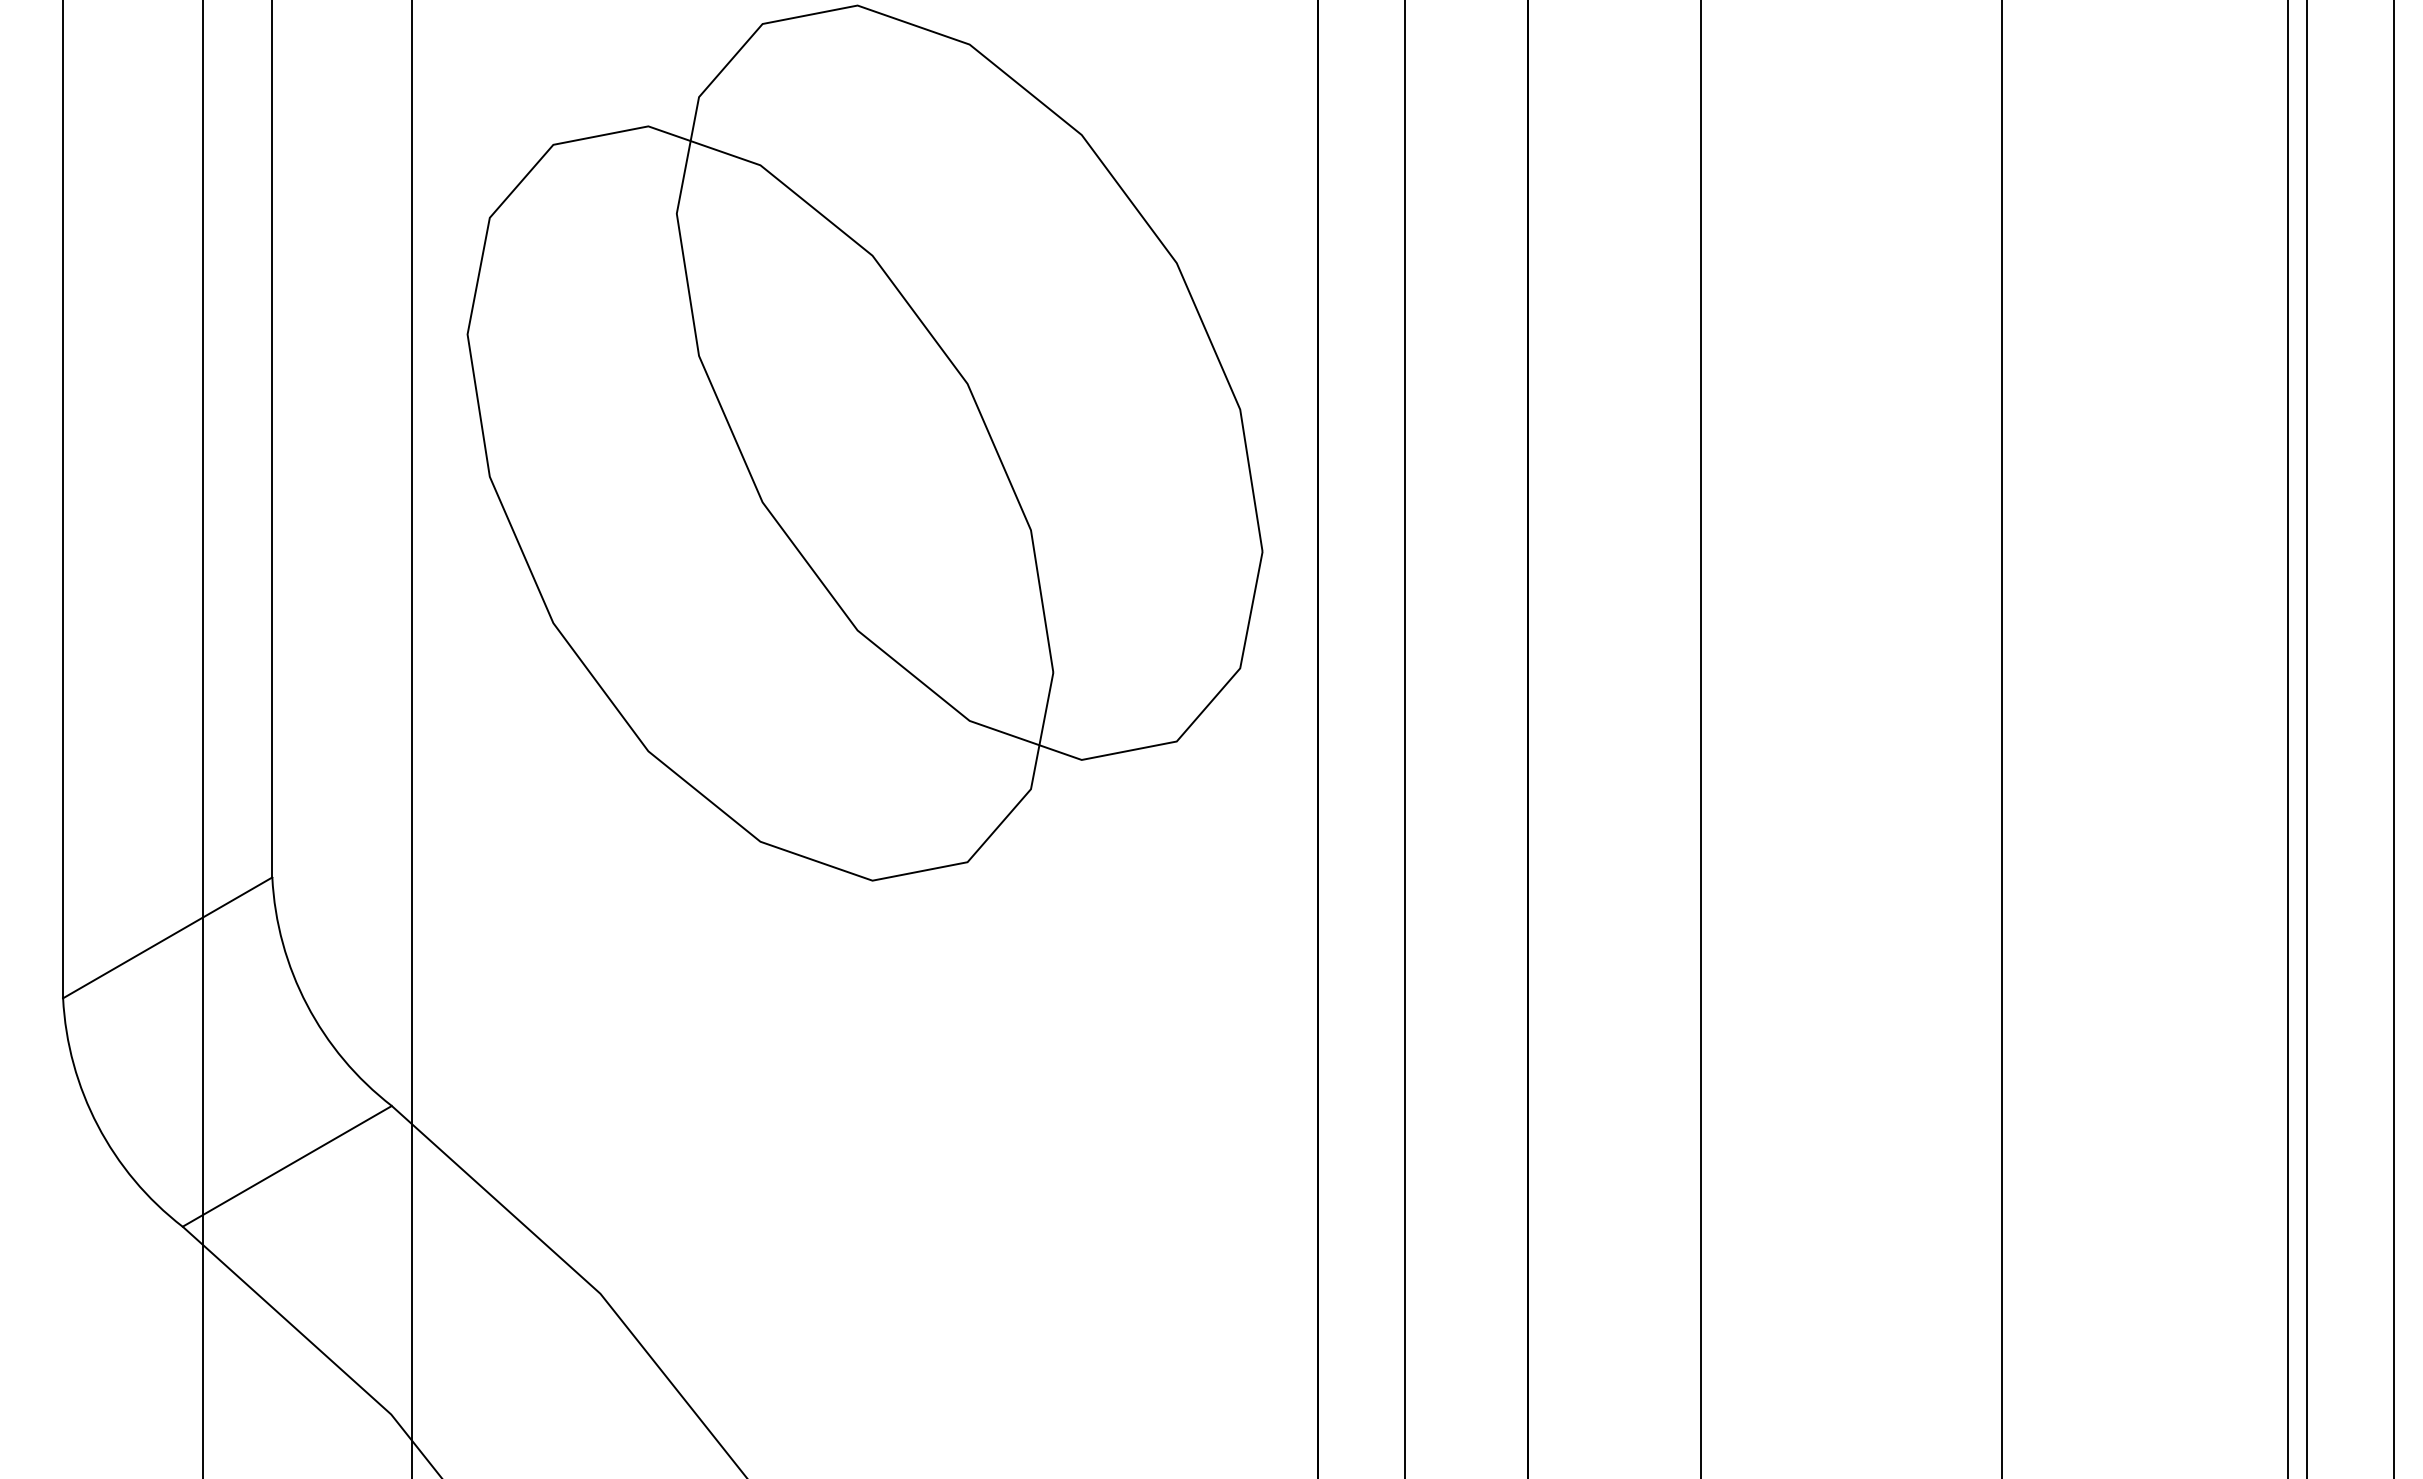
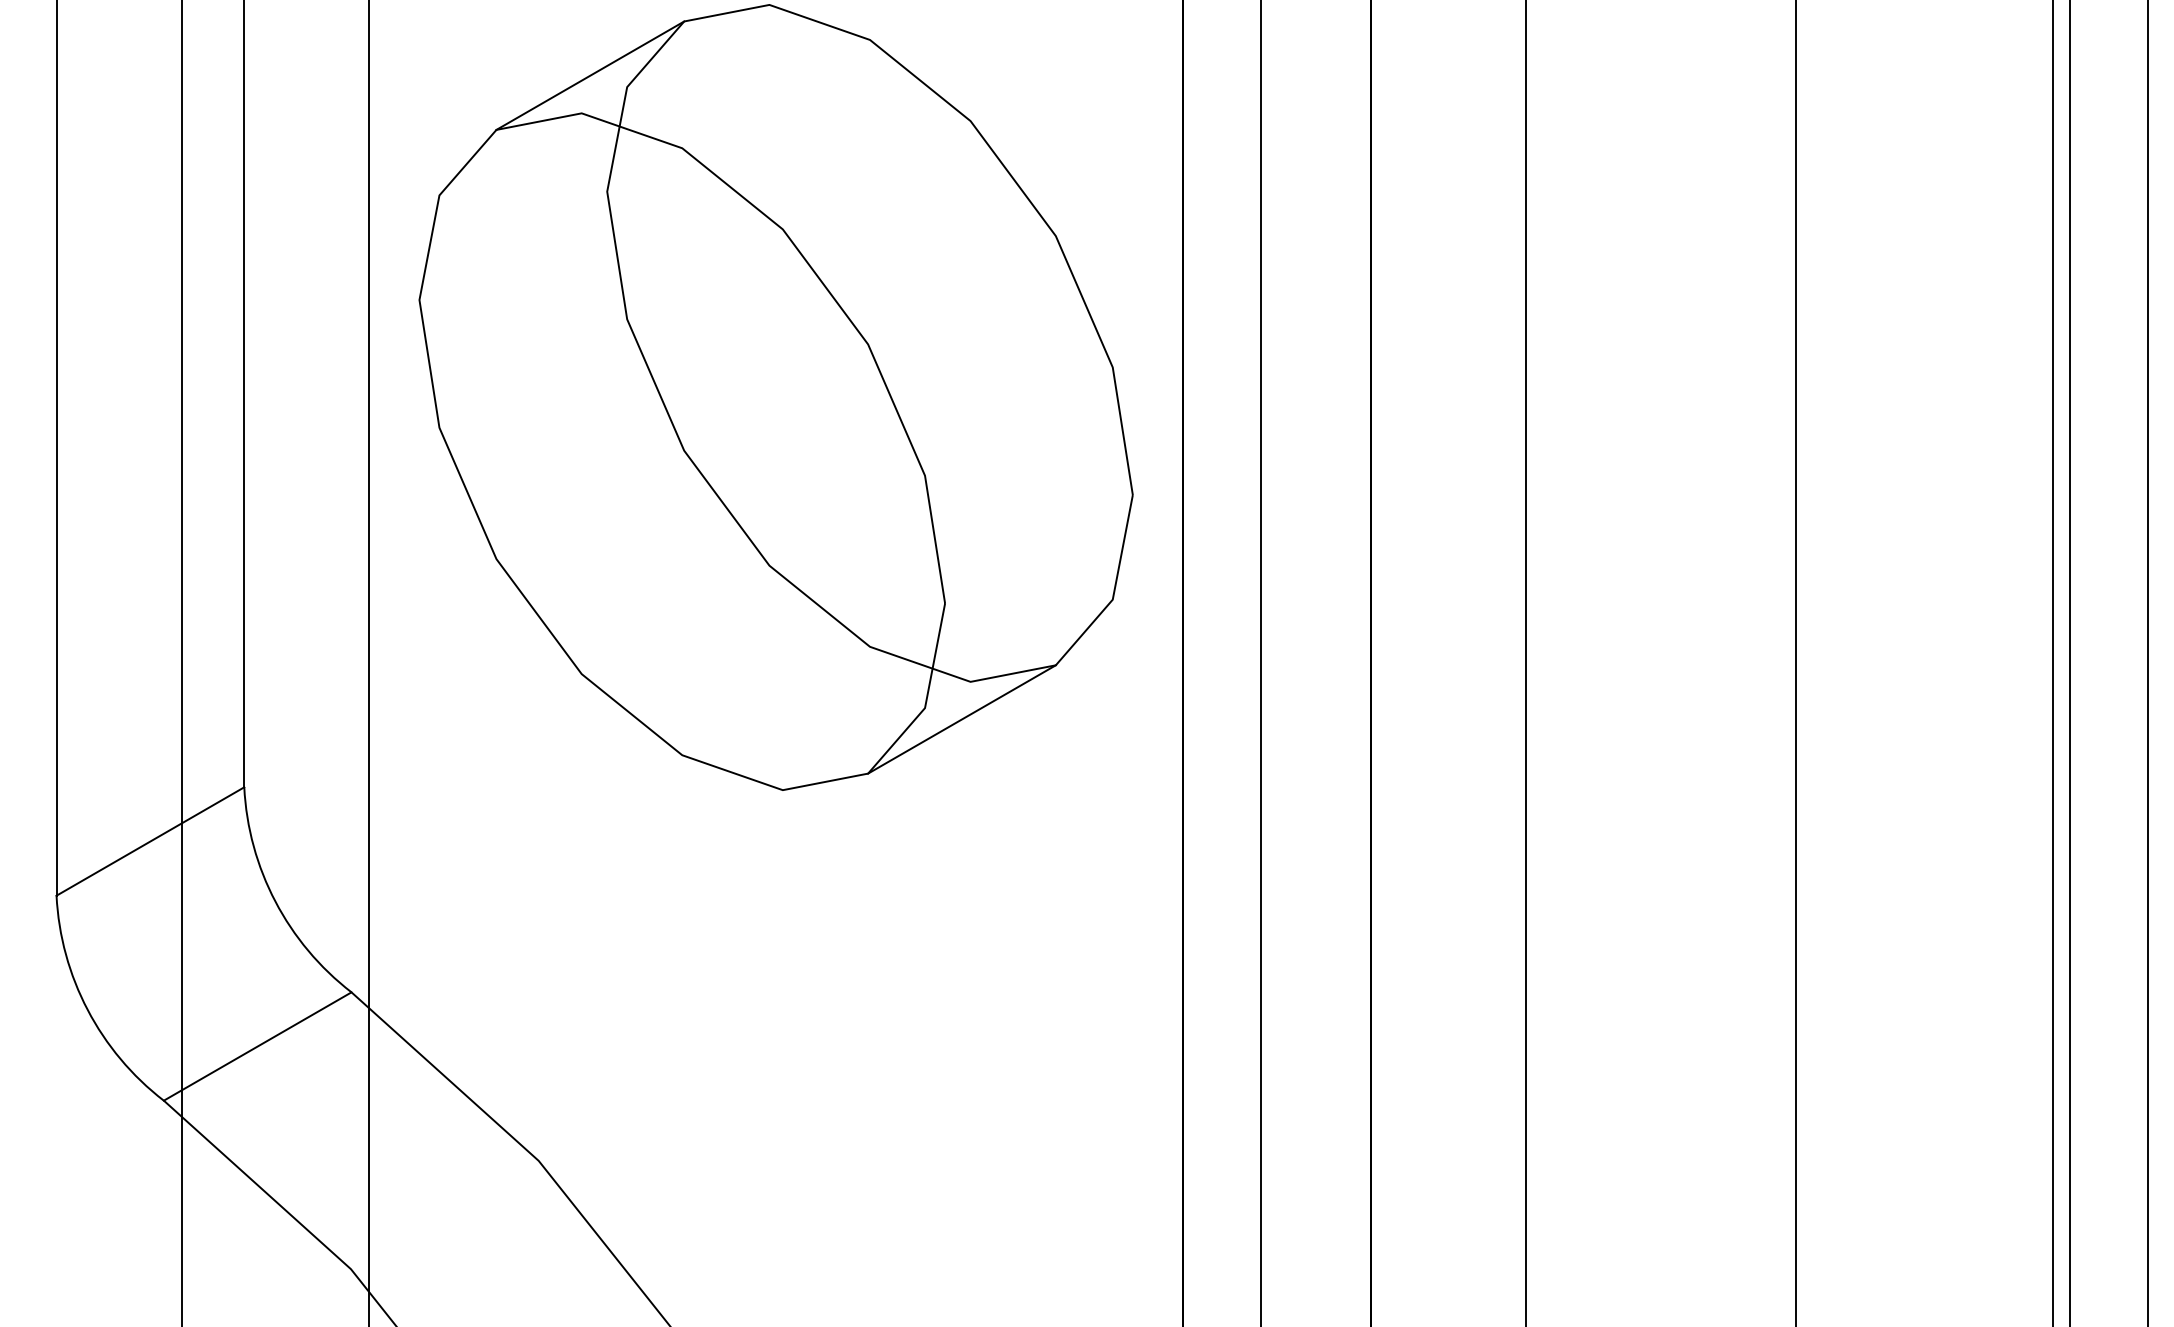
line: (657, 84) -> (589, 75), added
line: (1071, 801) -> (961, 719), added

